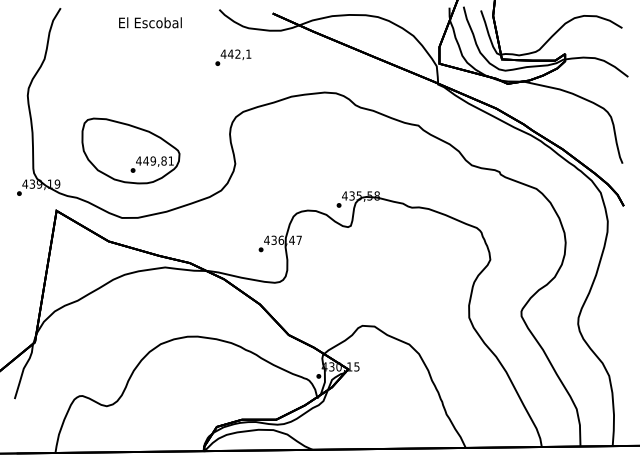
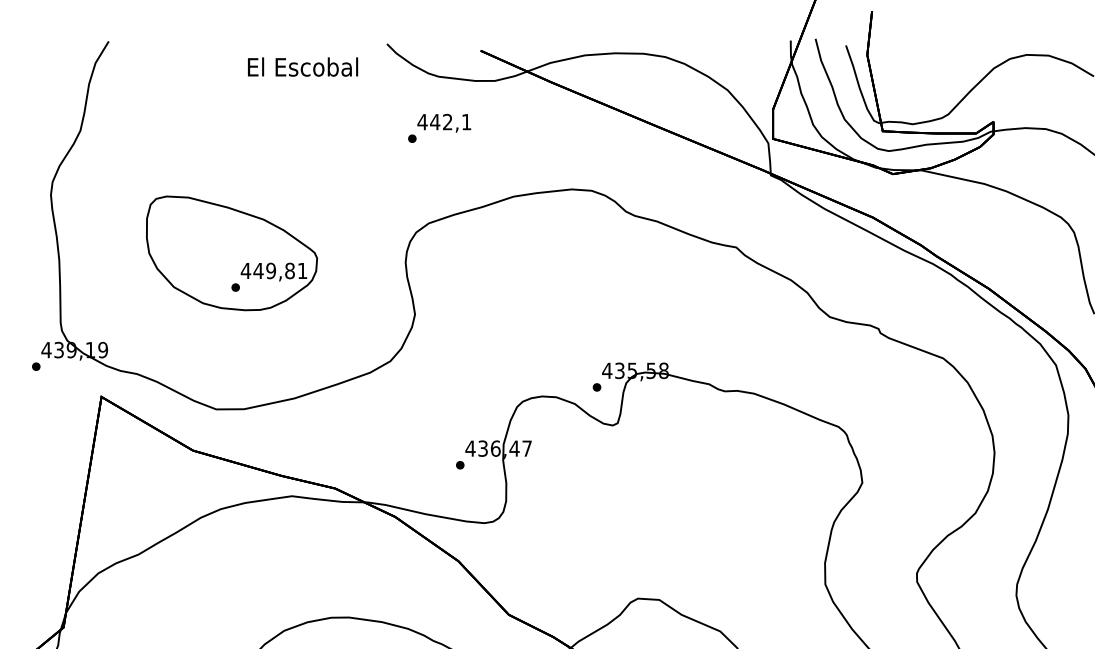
text: (150, 22) -> (303, 66), moved
text: (233, 57) -> (439, 127), moved
part: (130, 150) -> (231, 252), moved

